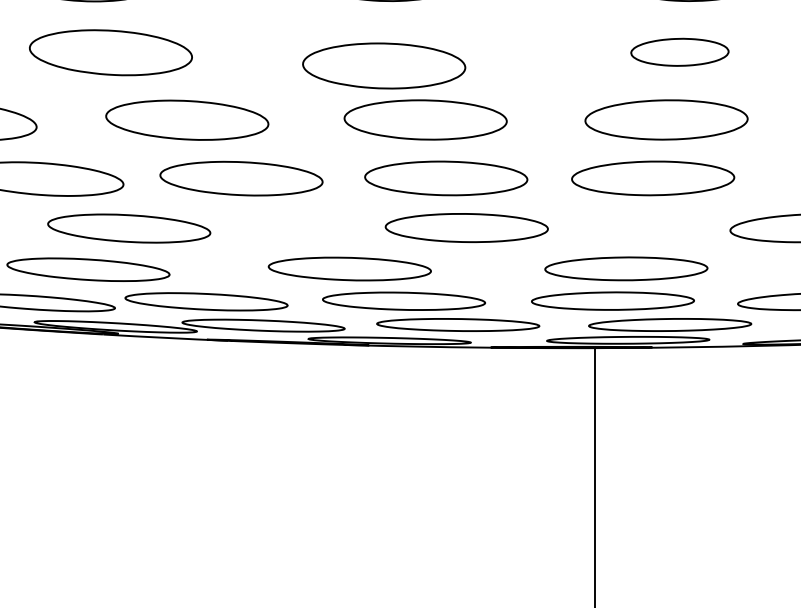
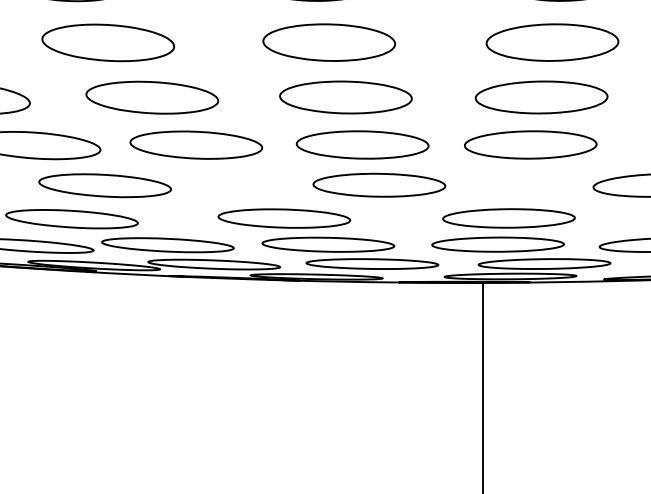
part: (111, 52) -> (108, 42), moved
part: (679, 52) -> (552, 42), size x1.67
part: (384, 65) -> (329, 42), moved

